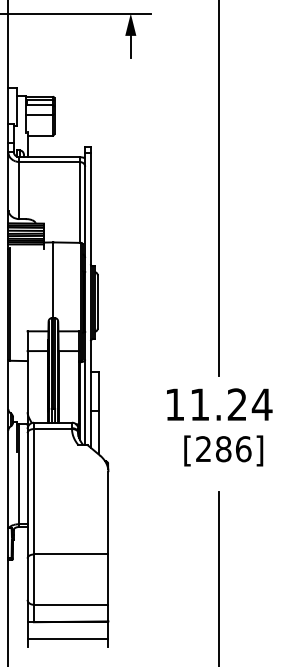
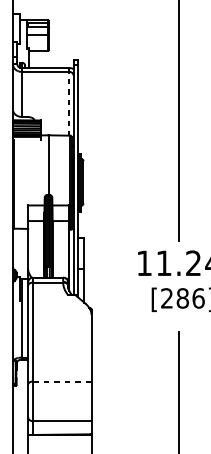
line: (79, 200) -> (69, 102), solid -> dashed
line: (71, 554) -> (62, 381), solid -> dashed
line: (67, 638) -> (59, 447), removed

